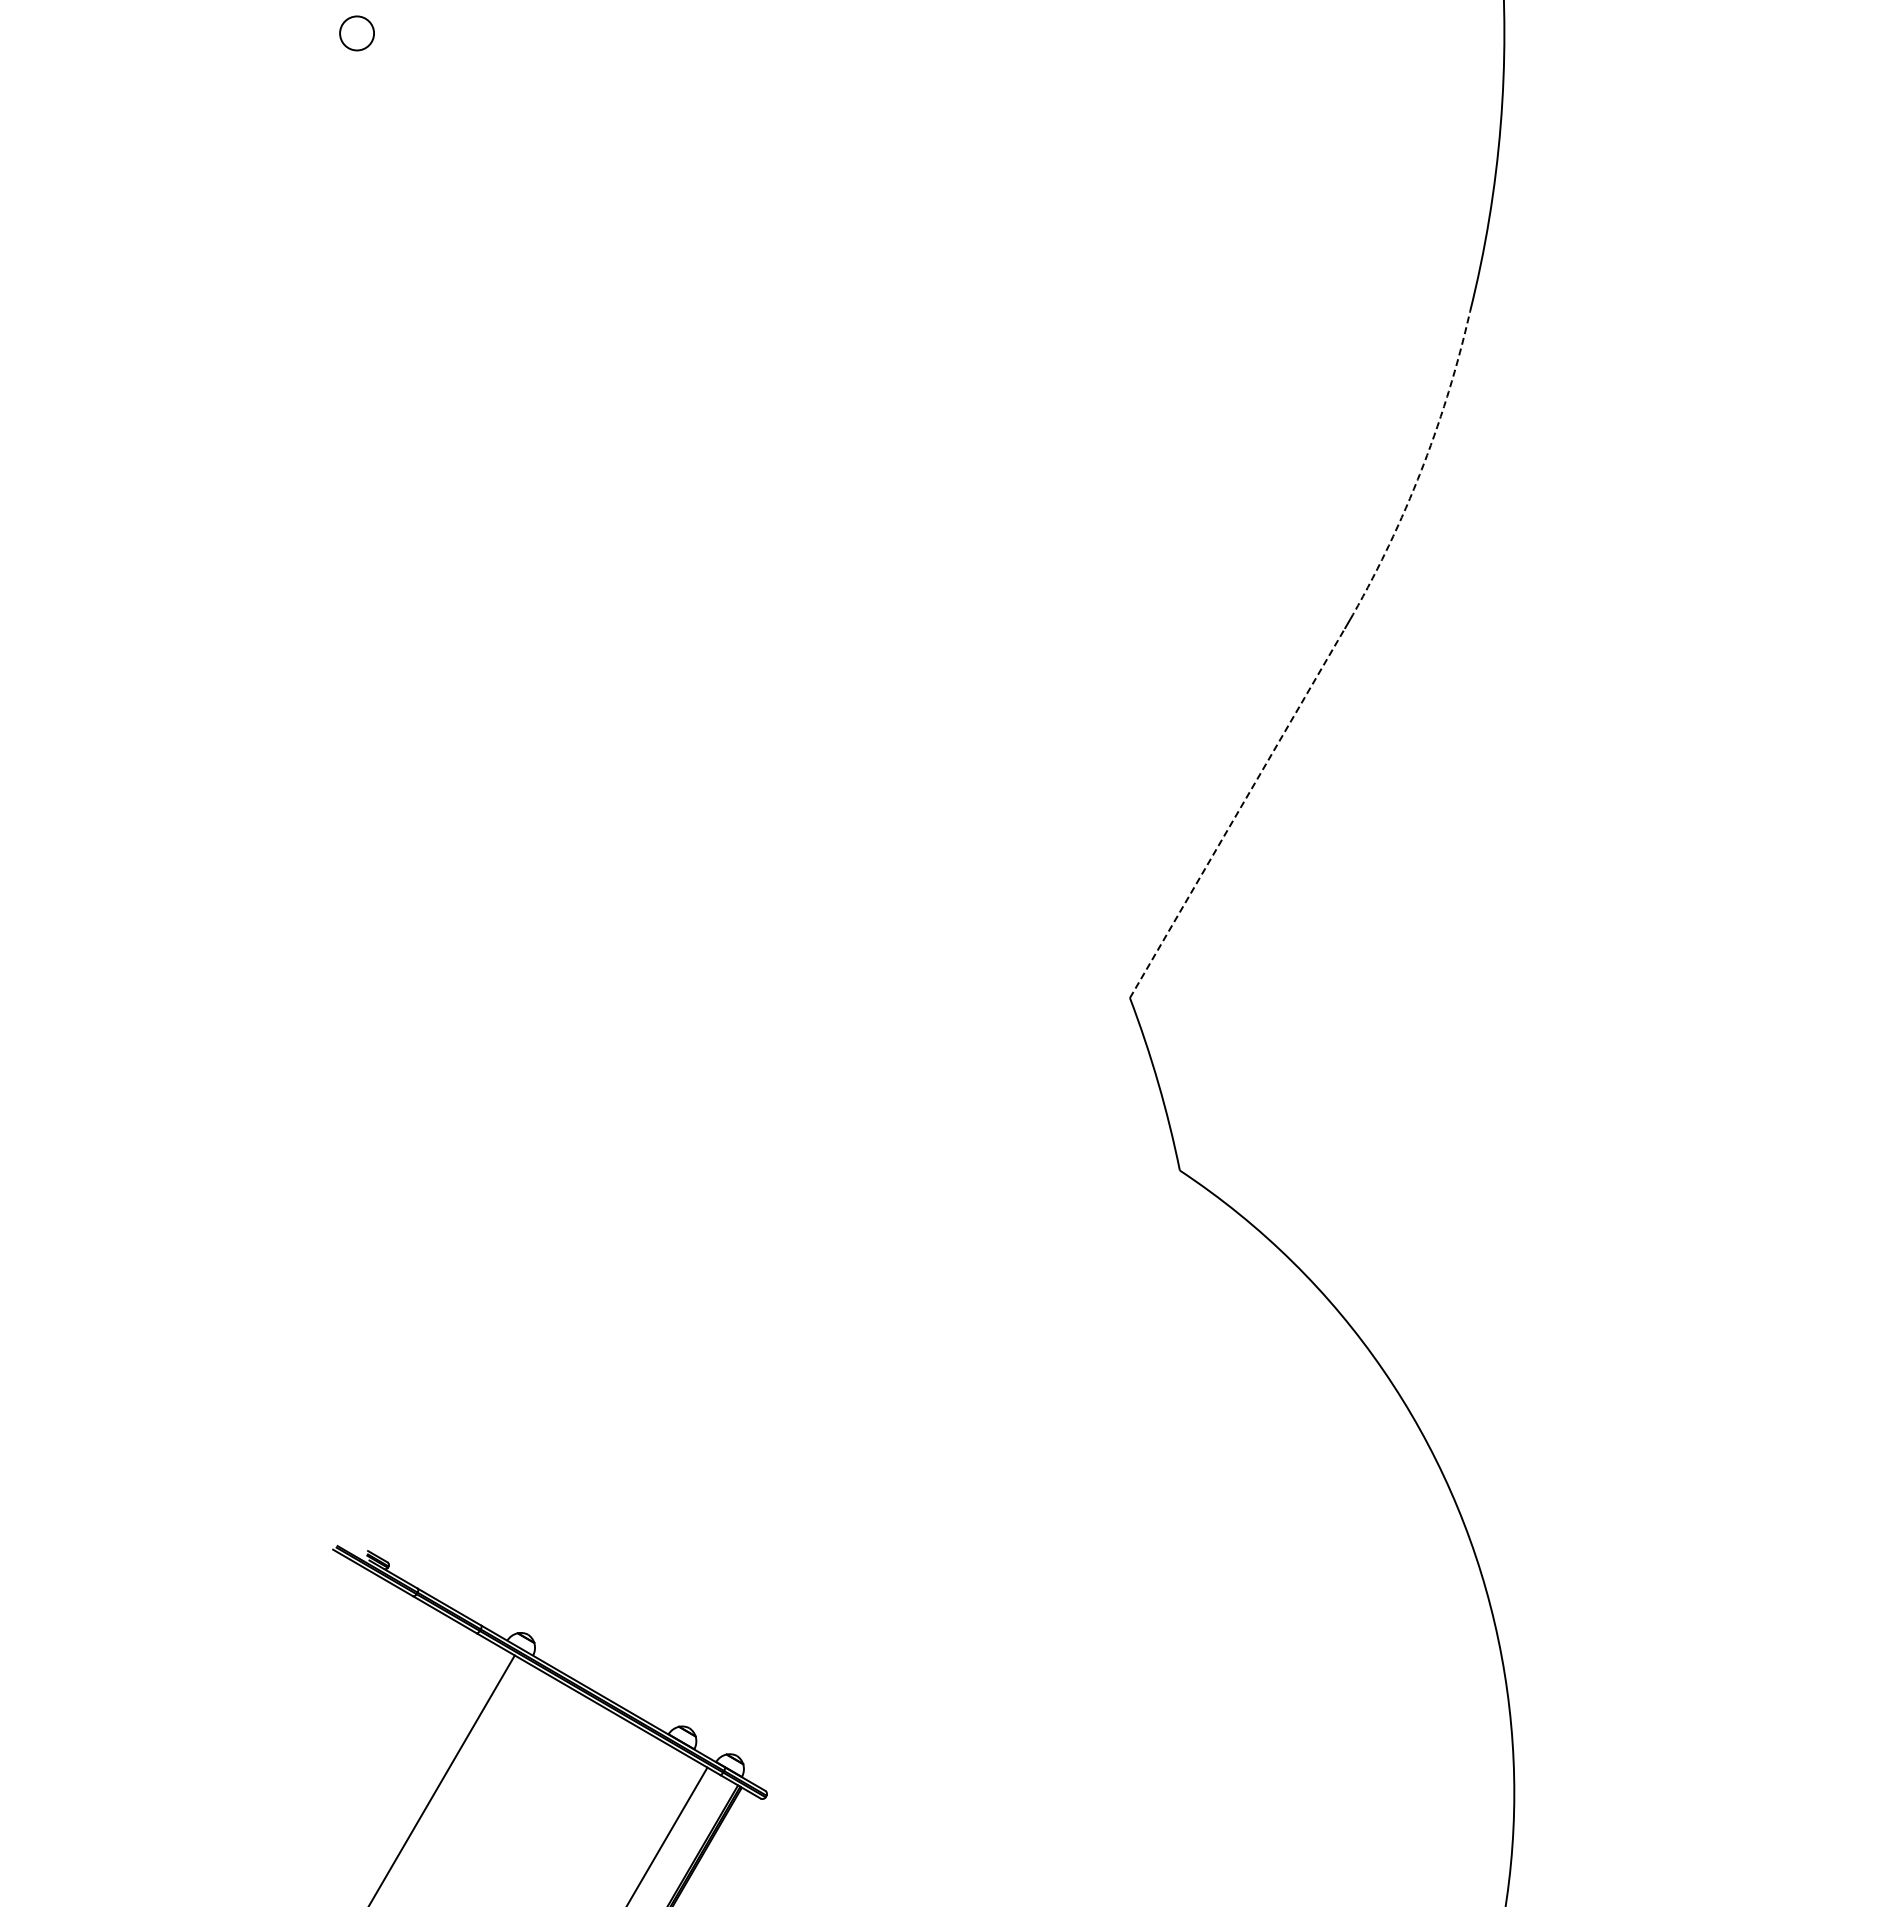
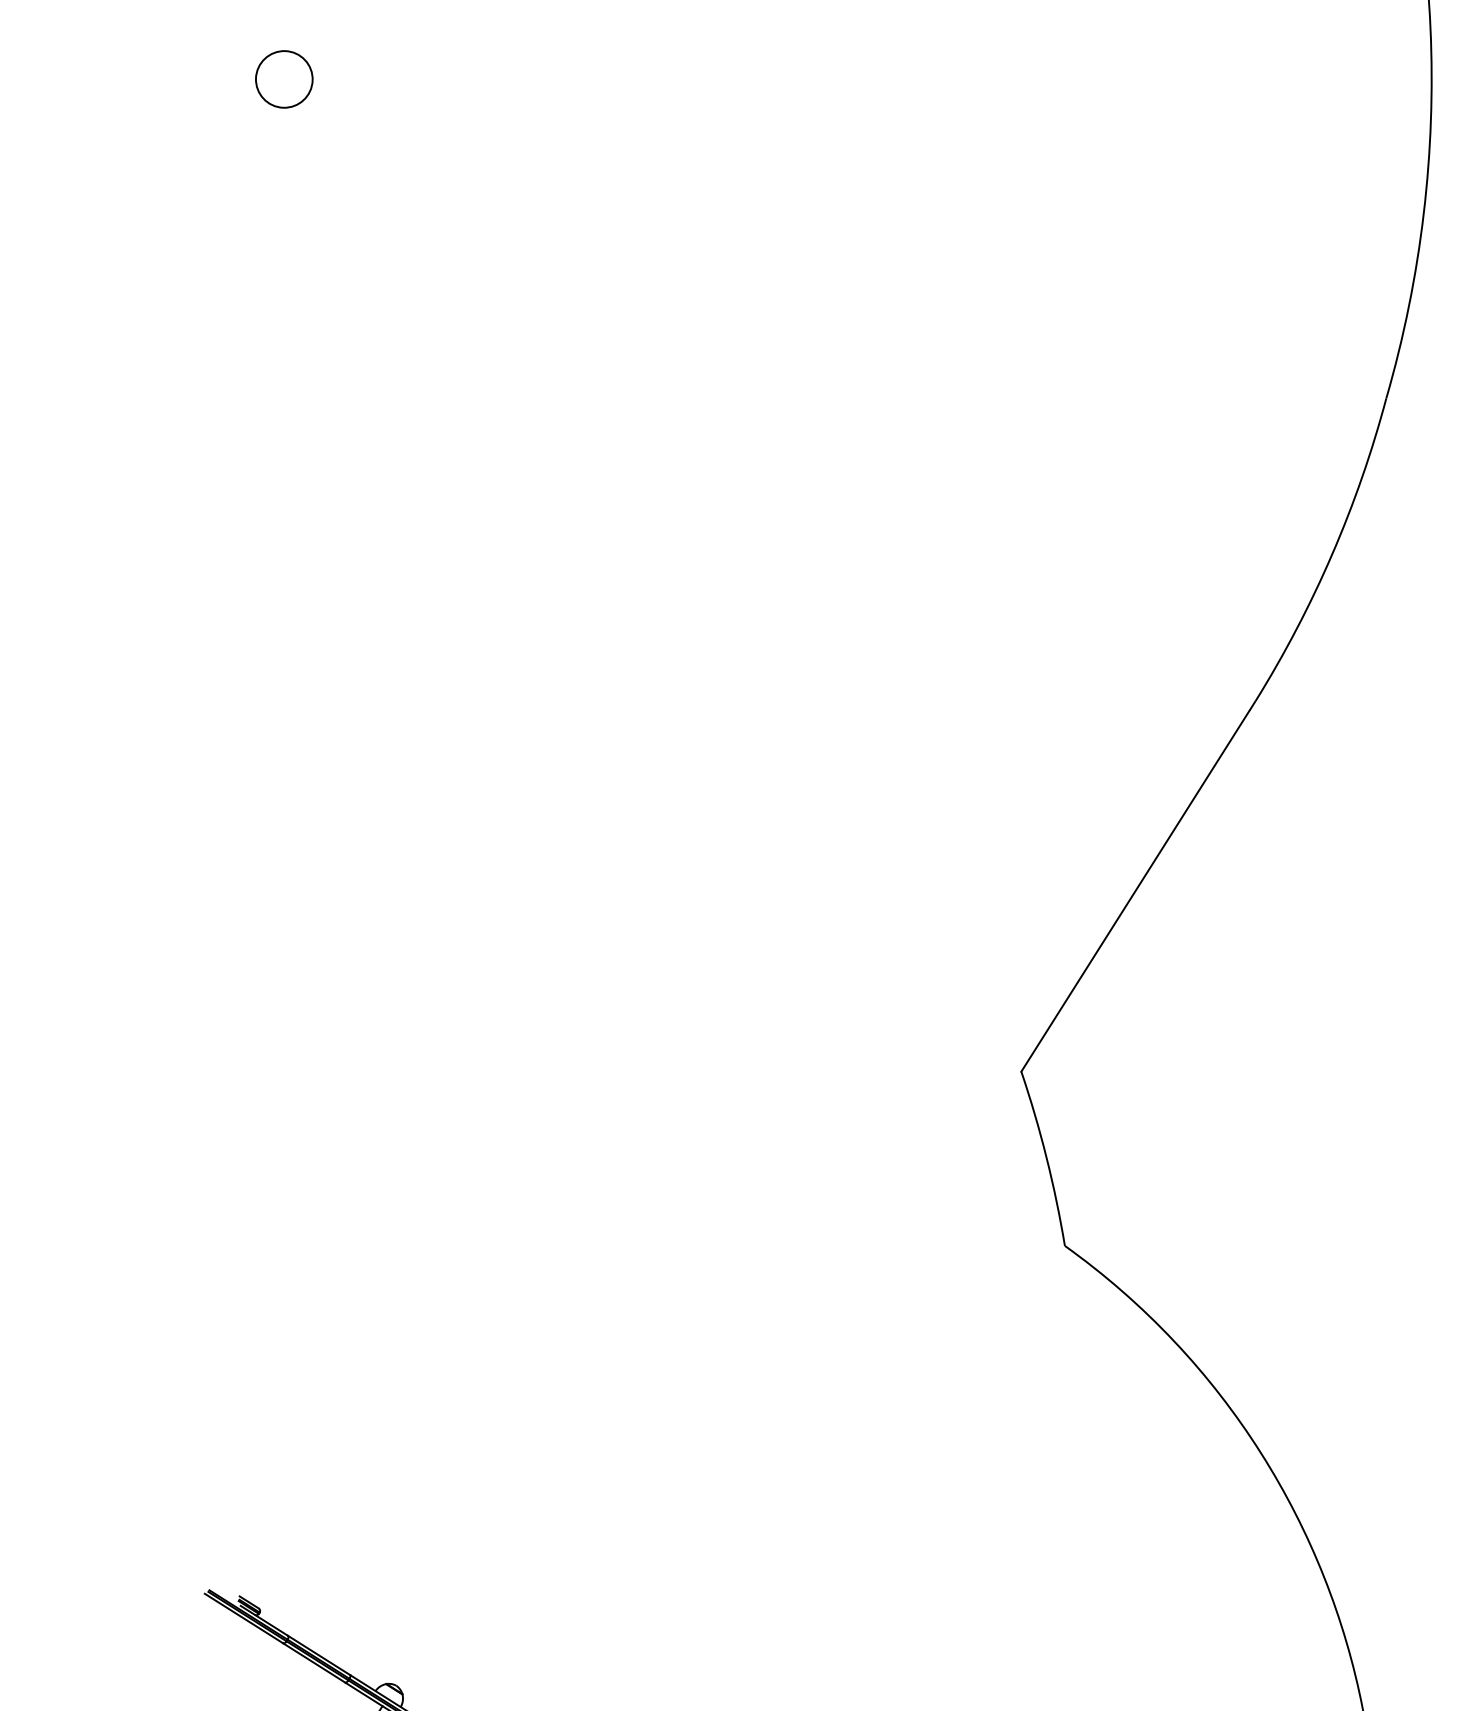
circle: (356, 33) -> (283, 79), size x1.67
arc: (1421, 469) -> (1332, 554), dashed -> solid
line: (1237, 813) -> (1135, 891), dashed -> solid

